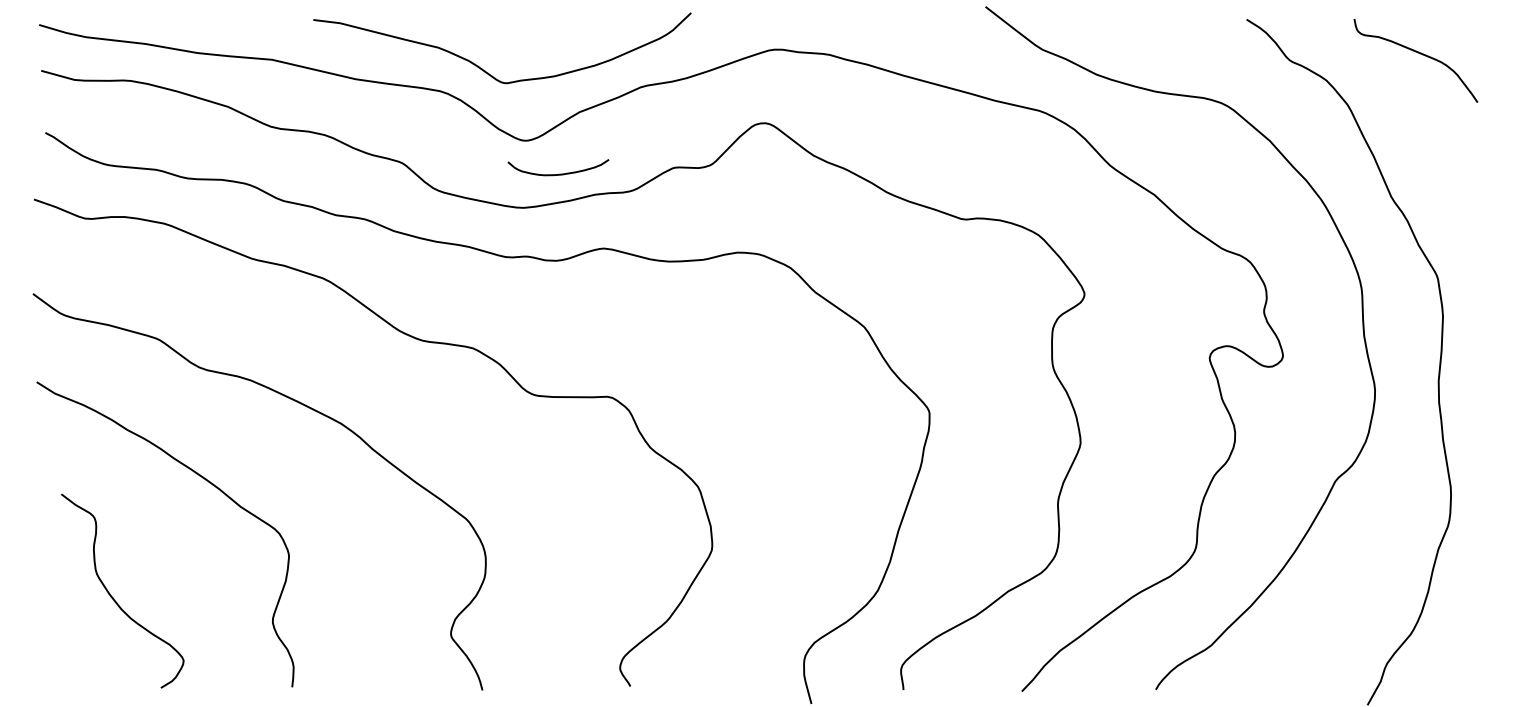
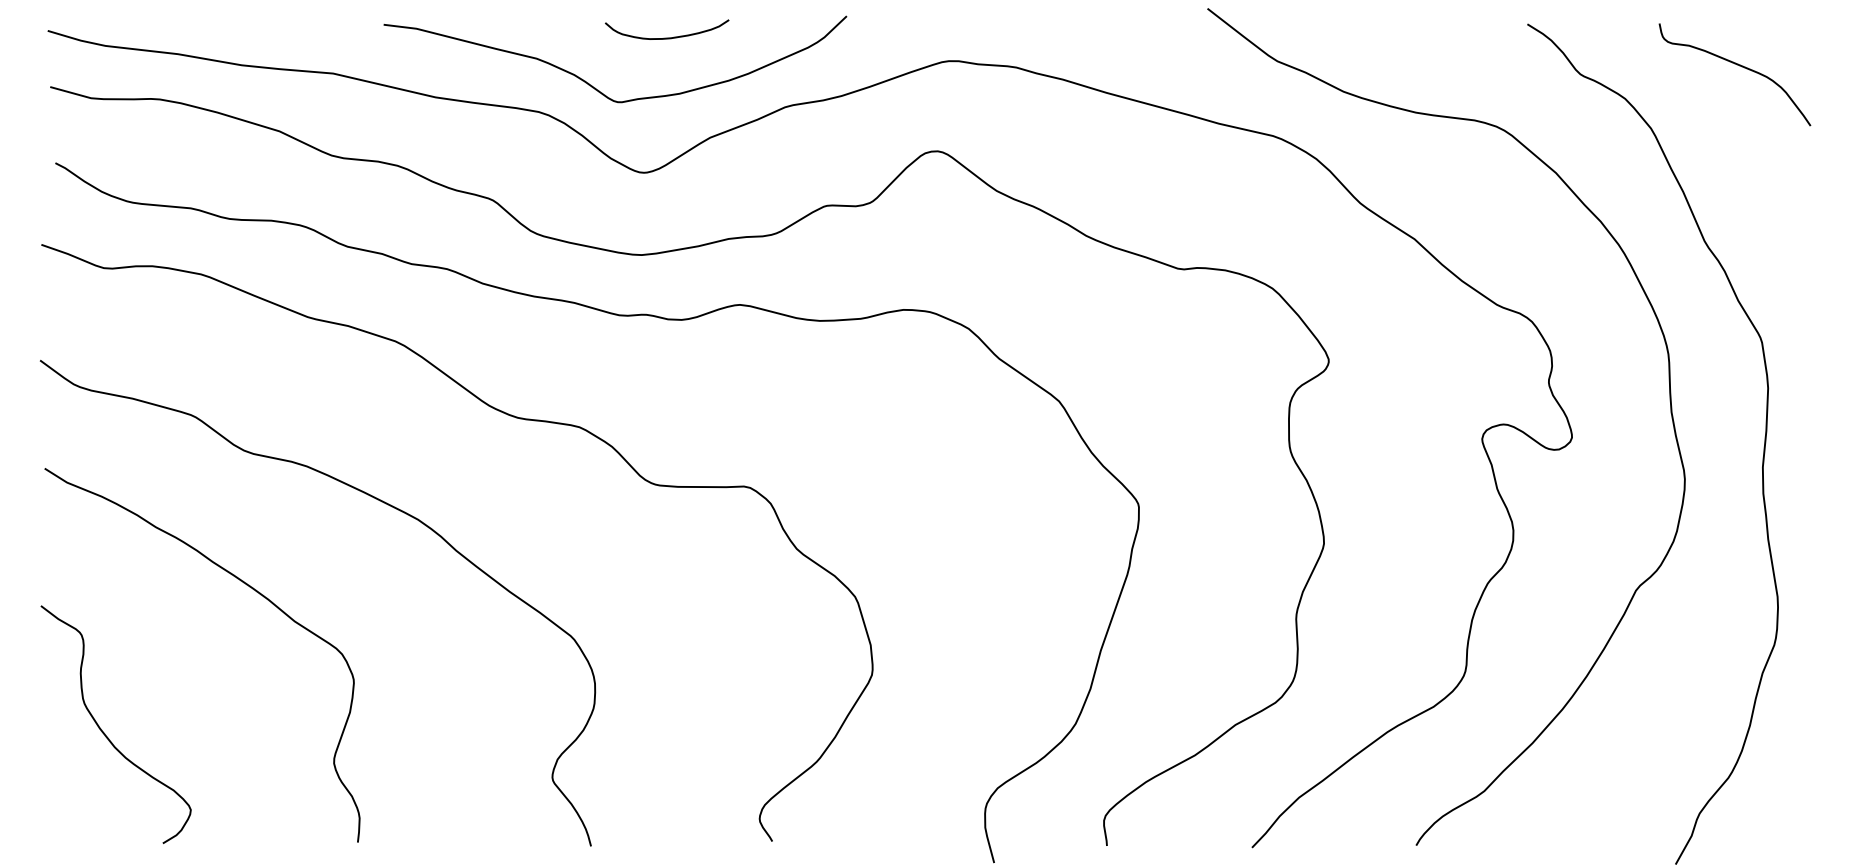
curve: (558, 173) -> (667, 37), moved
curve: (114, 598) -> (105, 733), moved

